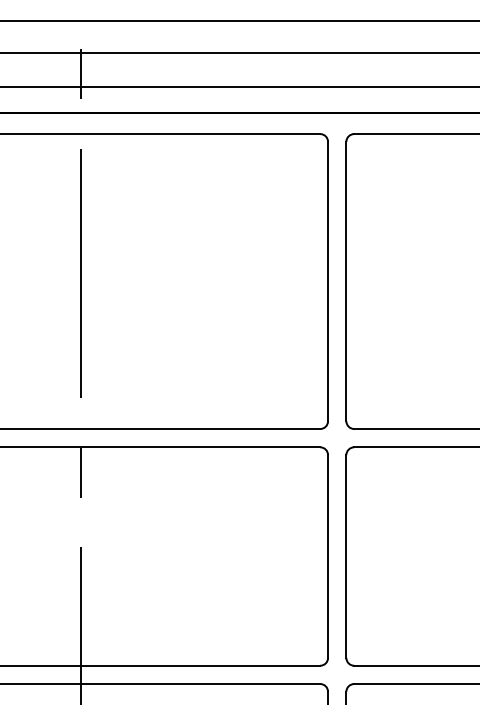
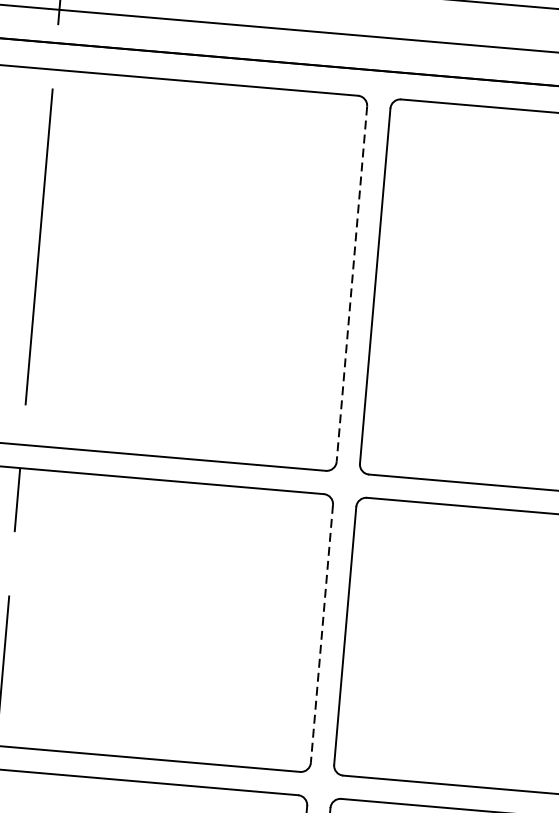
line: (328, 281) -> (352, 284), solid -> dashed
line: (328, 557) -> (322, 635), solid -> dashed

